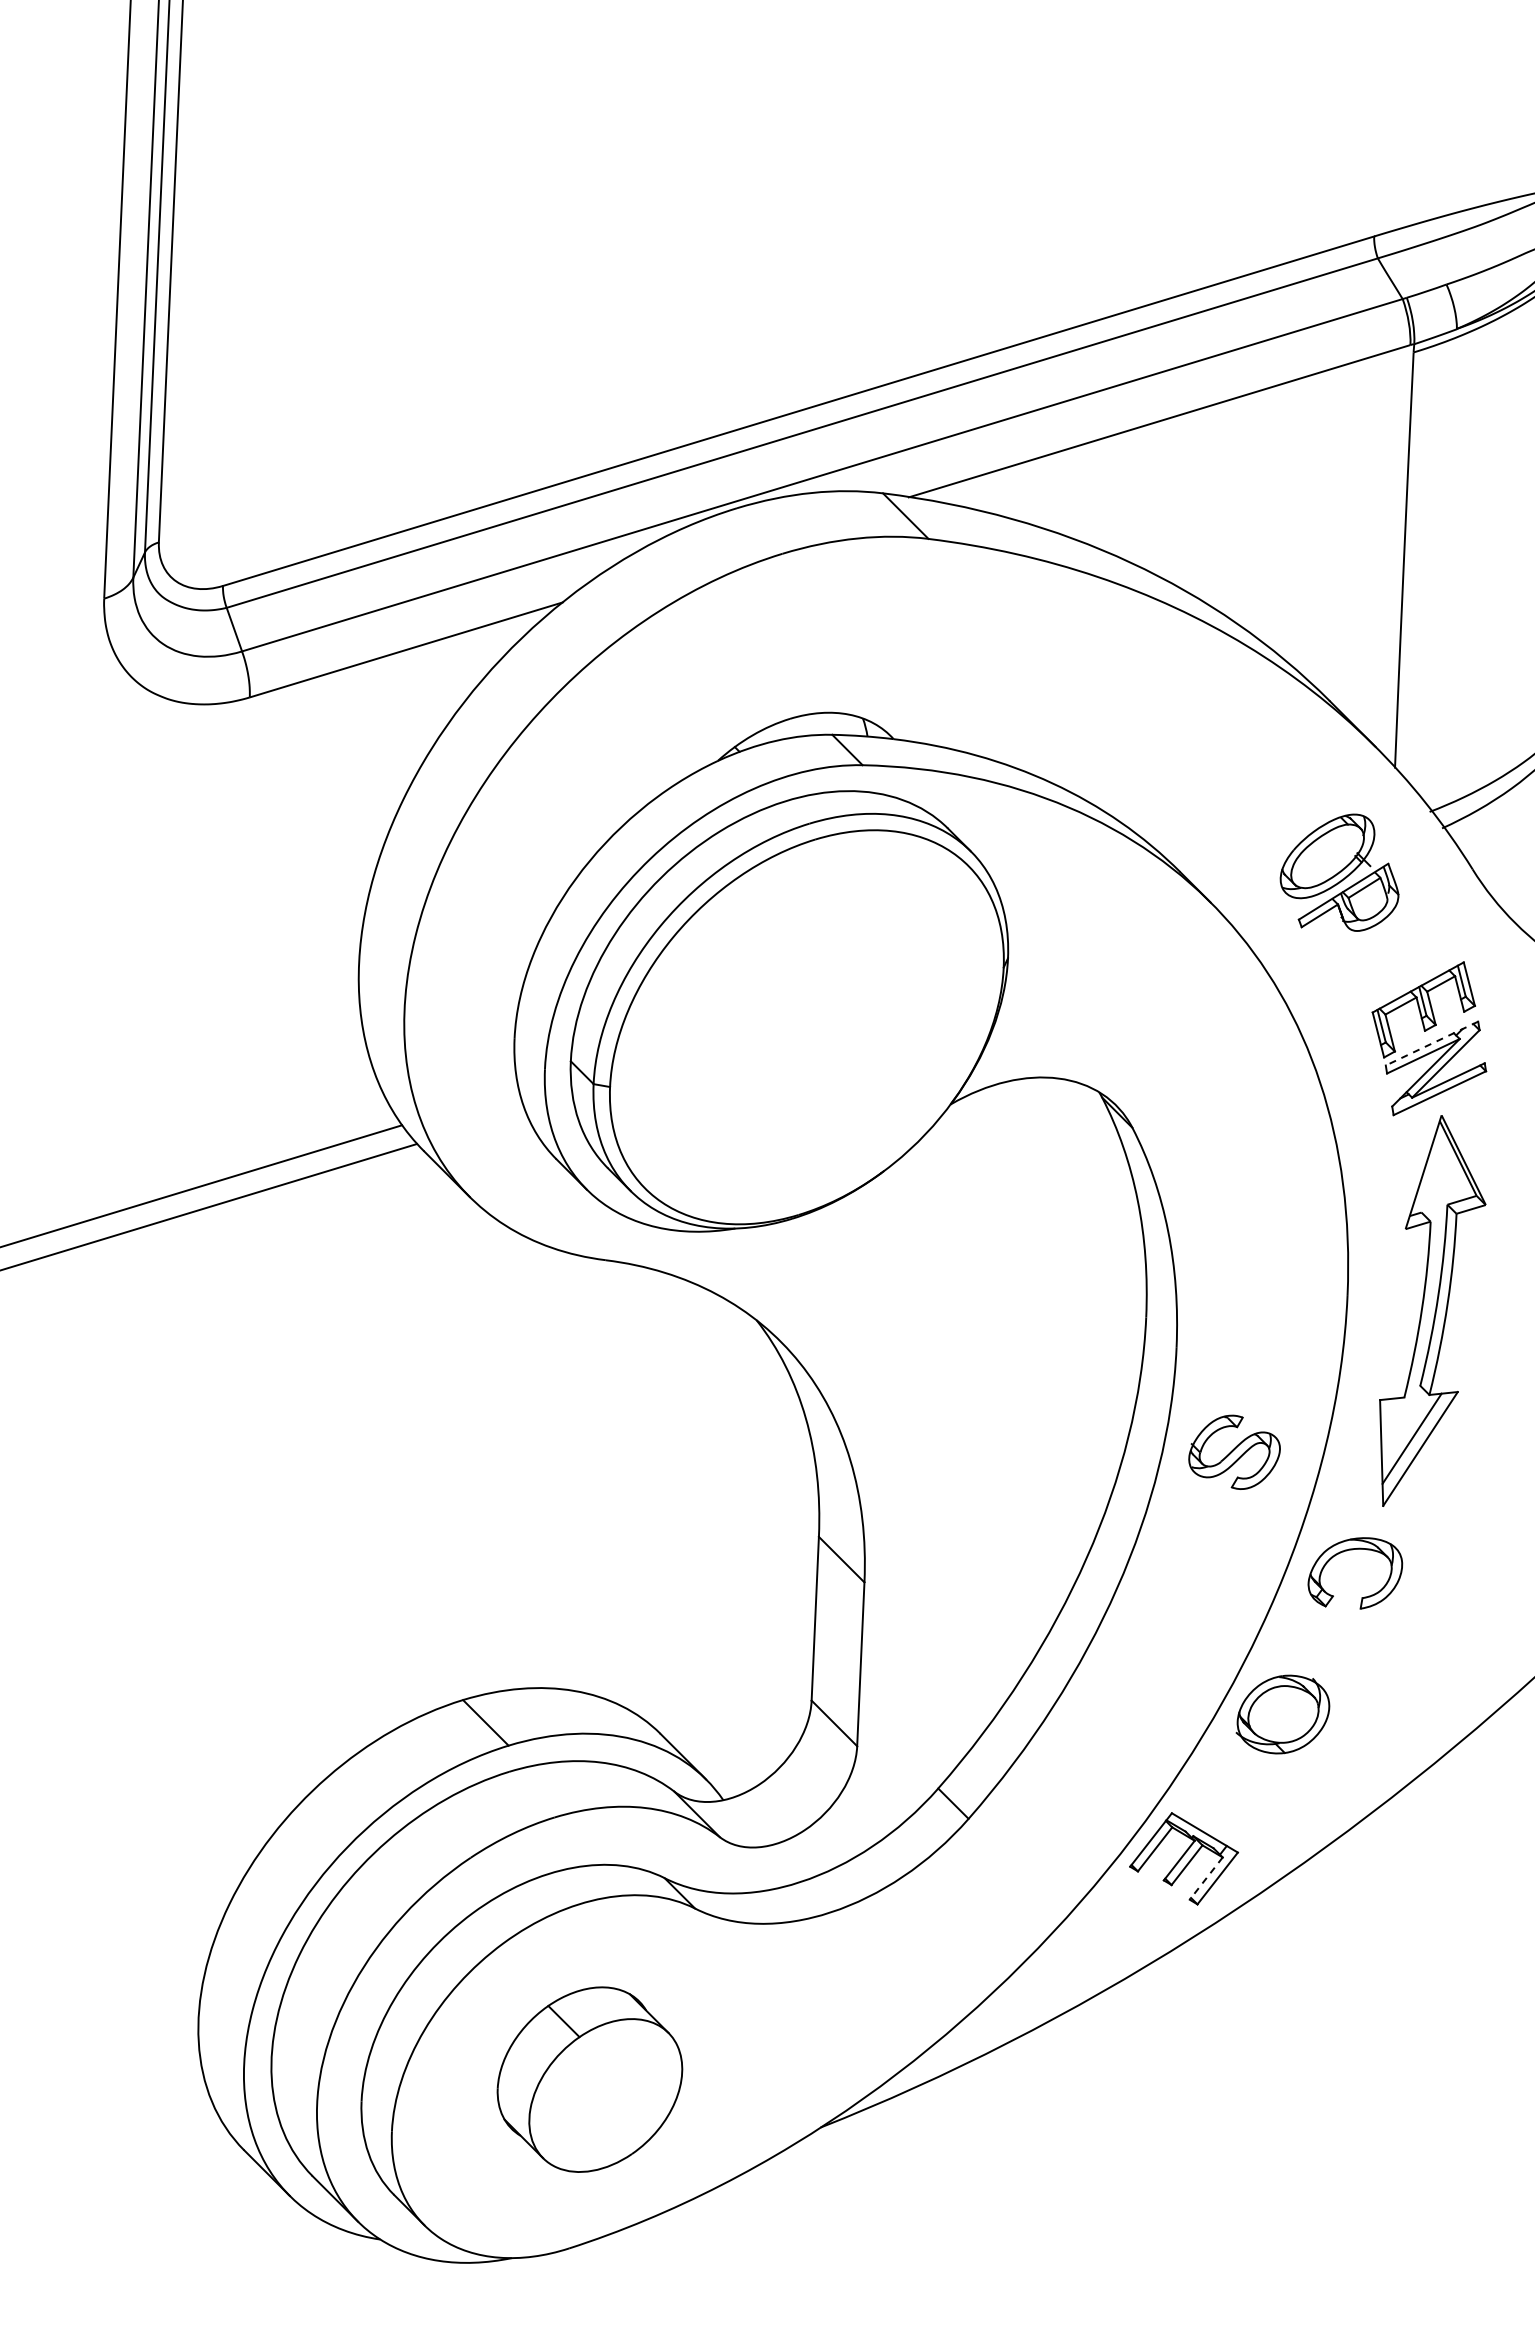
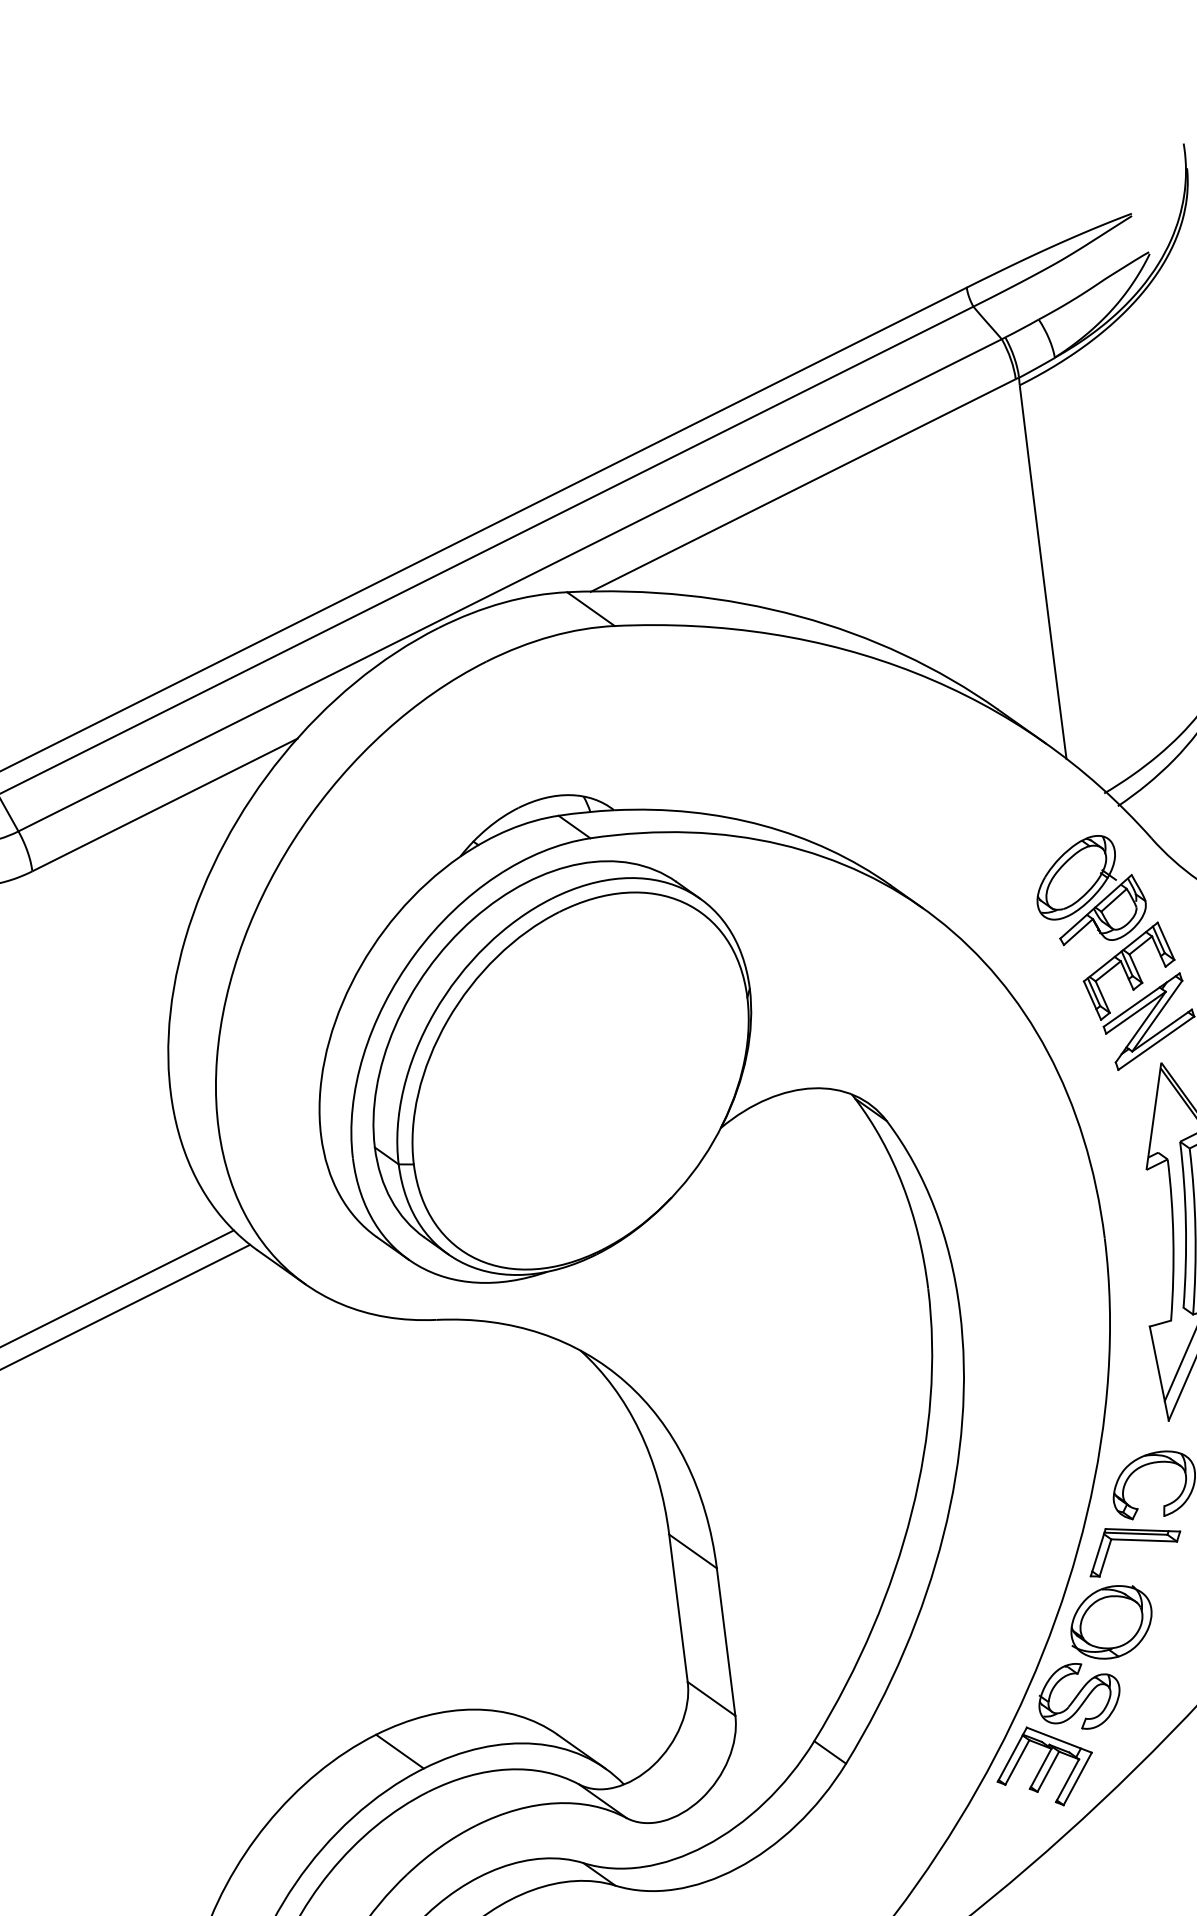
part: (1339, 872) -> (1089, 890), moved
line: (1431, 1043) -> (1141, 1000), dashed -> solid
part: (1234, 1451) -> (1079, 1695), moved
part: (1323, 1630) -> (1134, 1541), added
line: (1206, 1878) -> (1067, 1780), dashed -> solid

